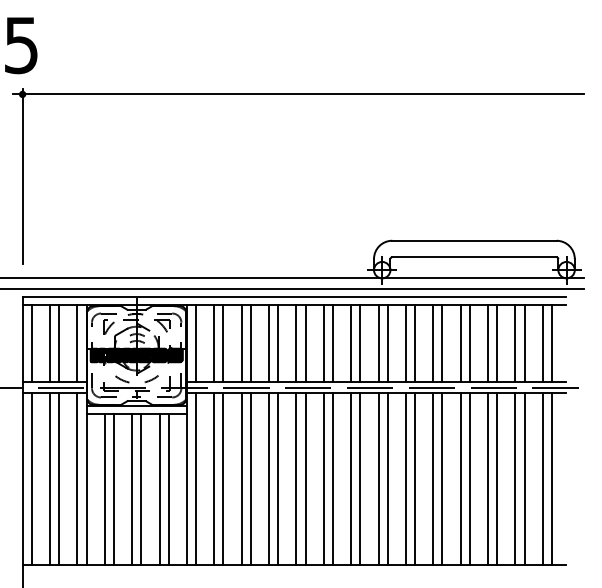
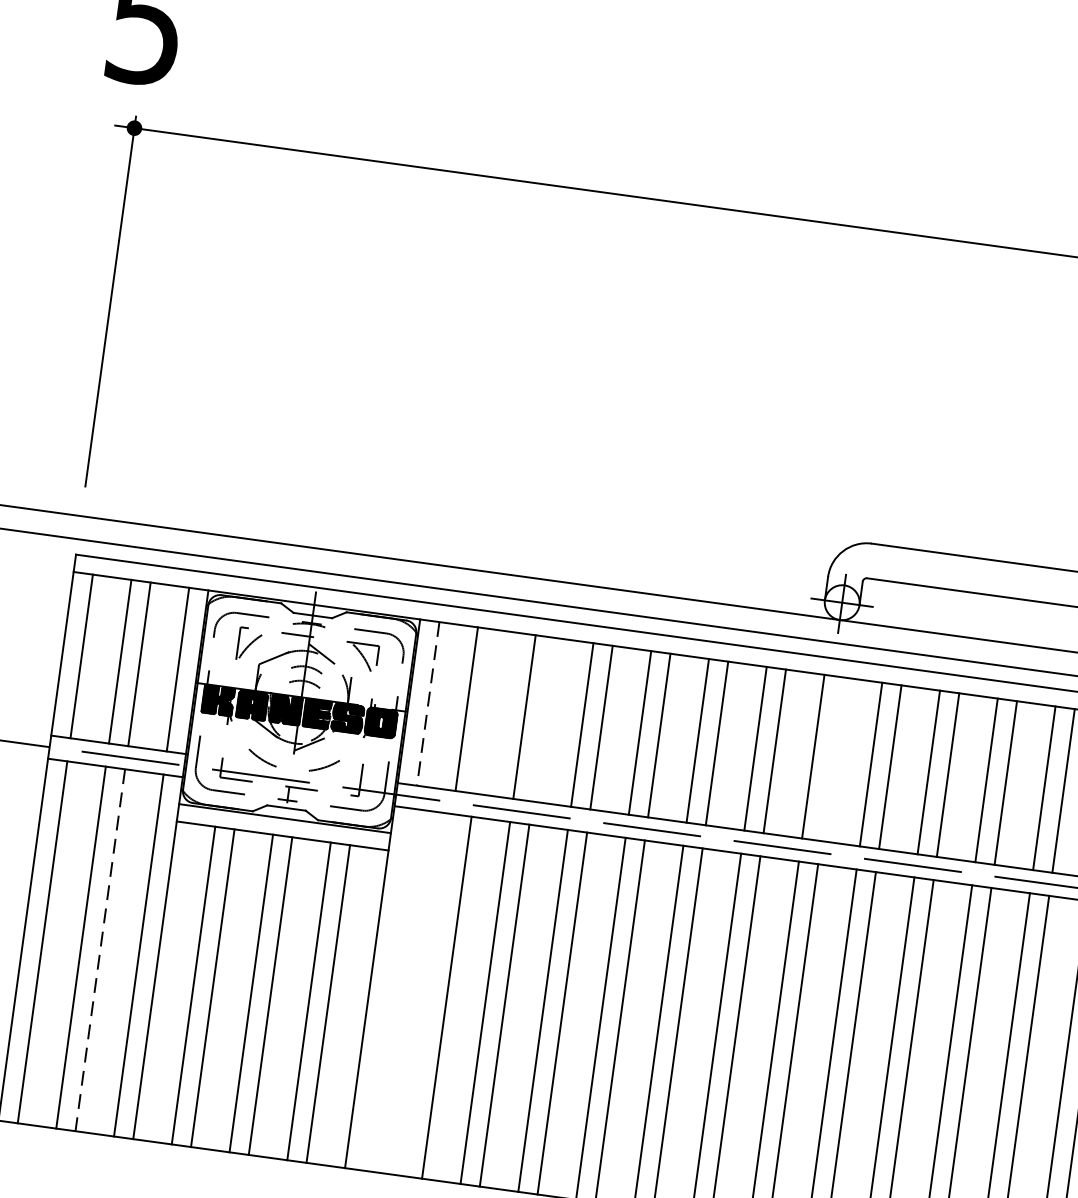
line: (196, 343) -> (429, 703), solid -> dashed
line: (223, 343) -> (486, 711), removed
line: (250, 343) -> (543, 719), removed
line: (387, 343) -> (832, 758), removed
line: (196, 478) -> (390, 988), removed
line: (214, 478) -> (428, 993), removed
line: (59, 479) -> (101, 951), solid -> dashed

